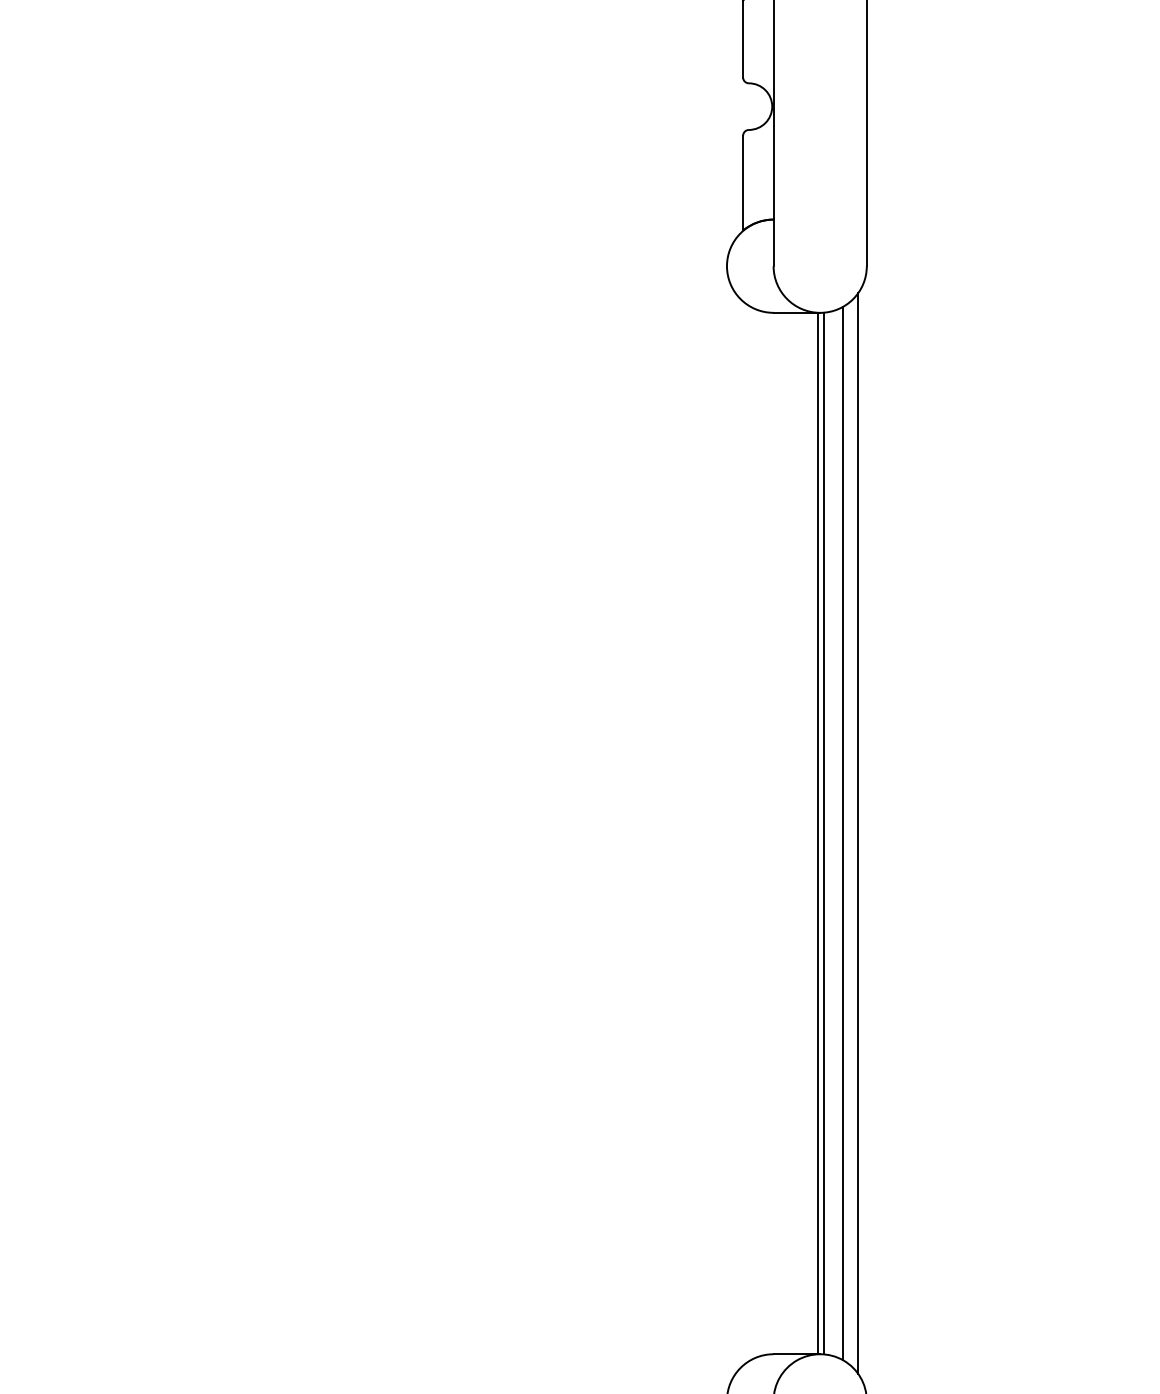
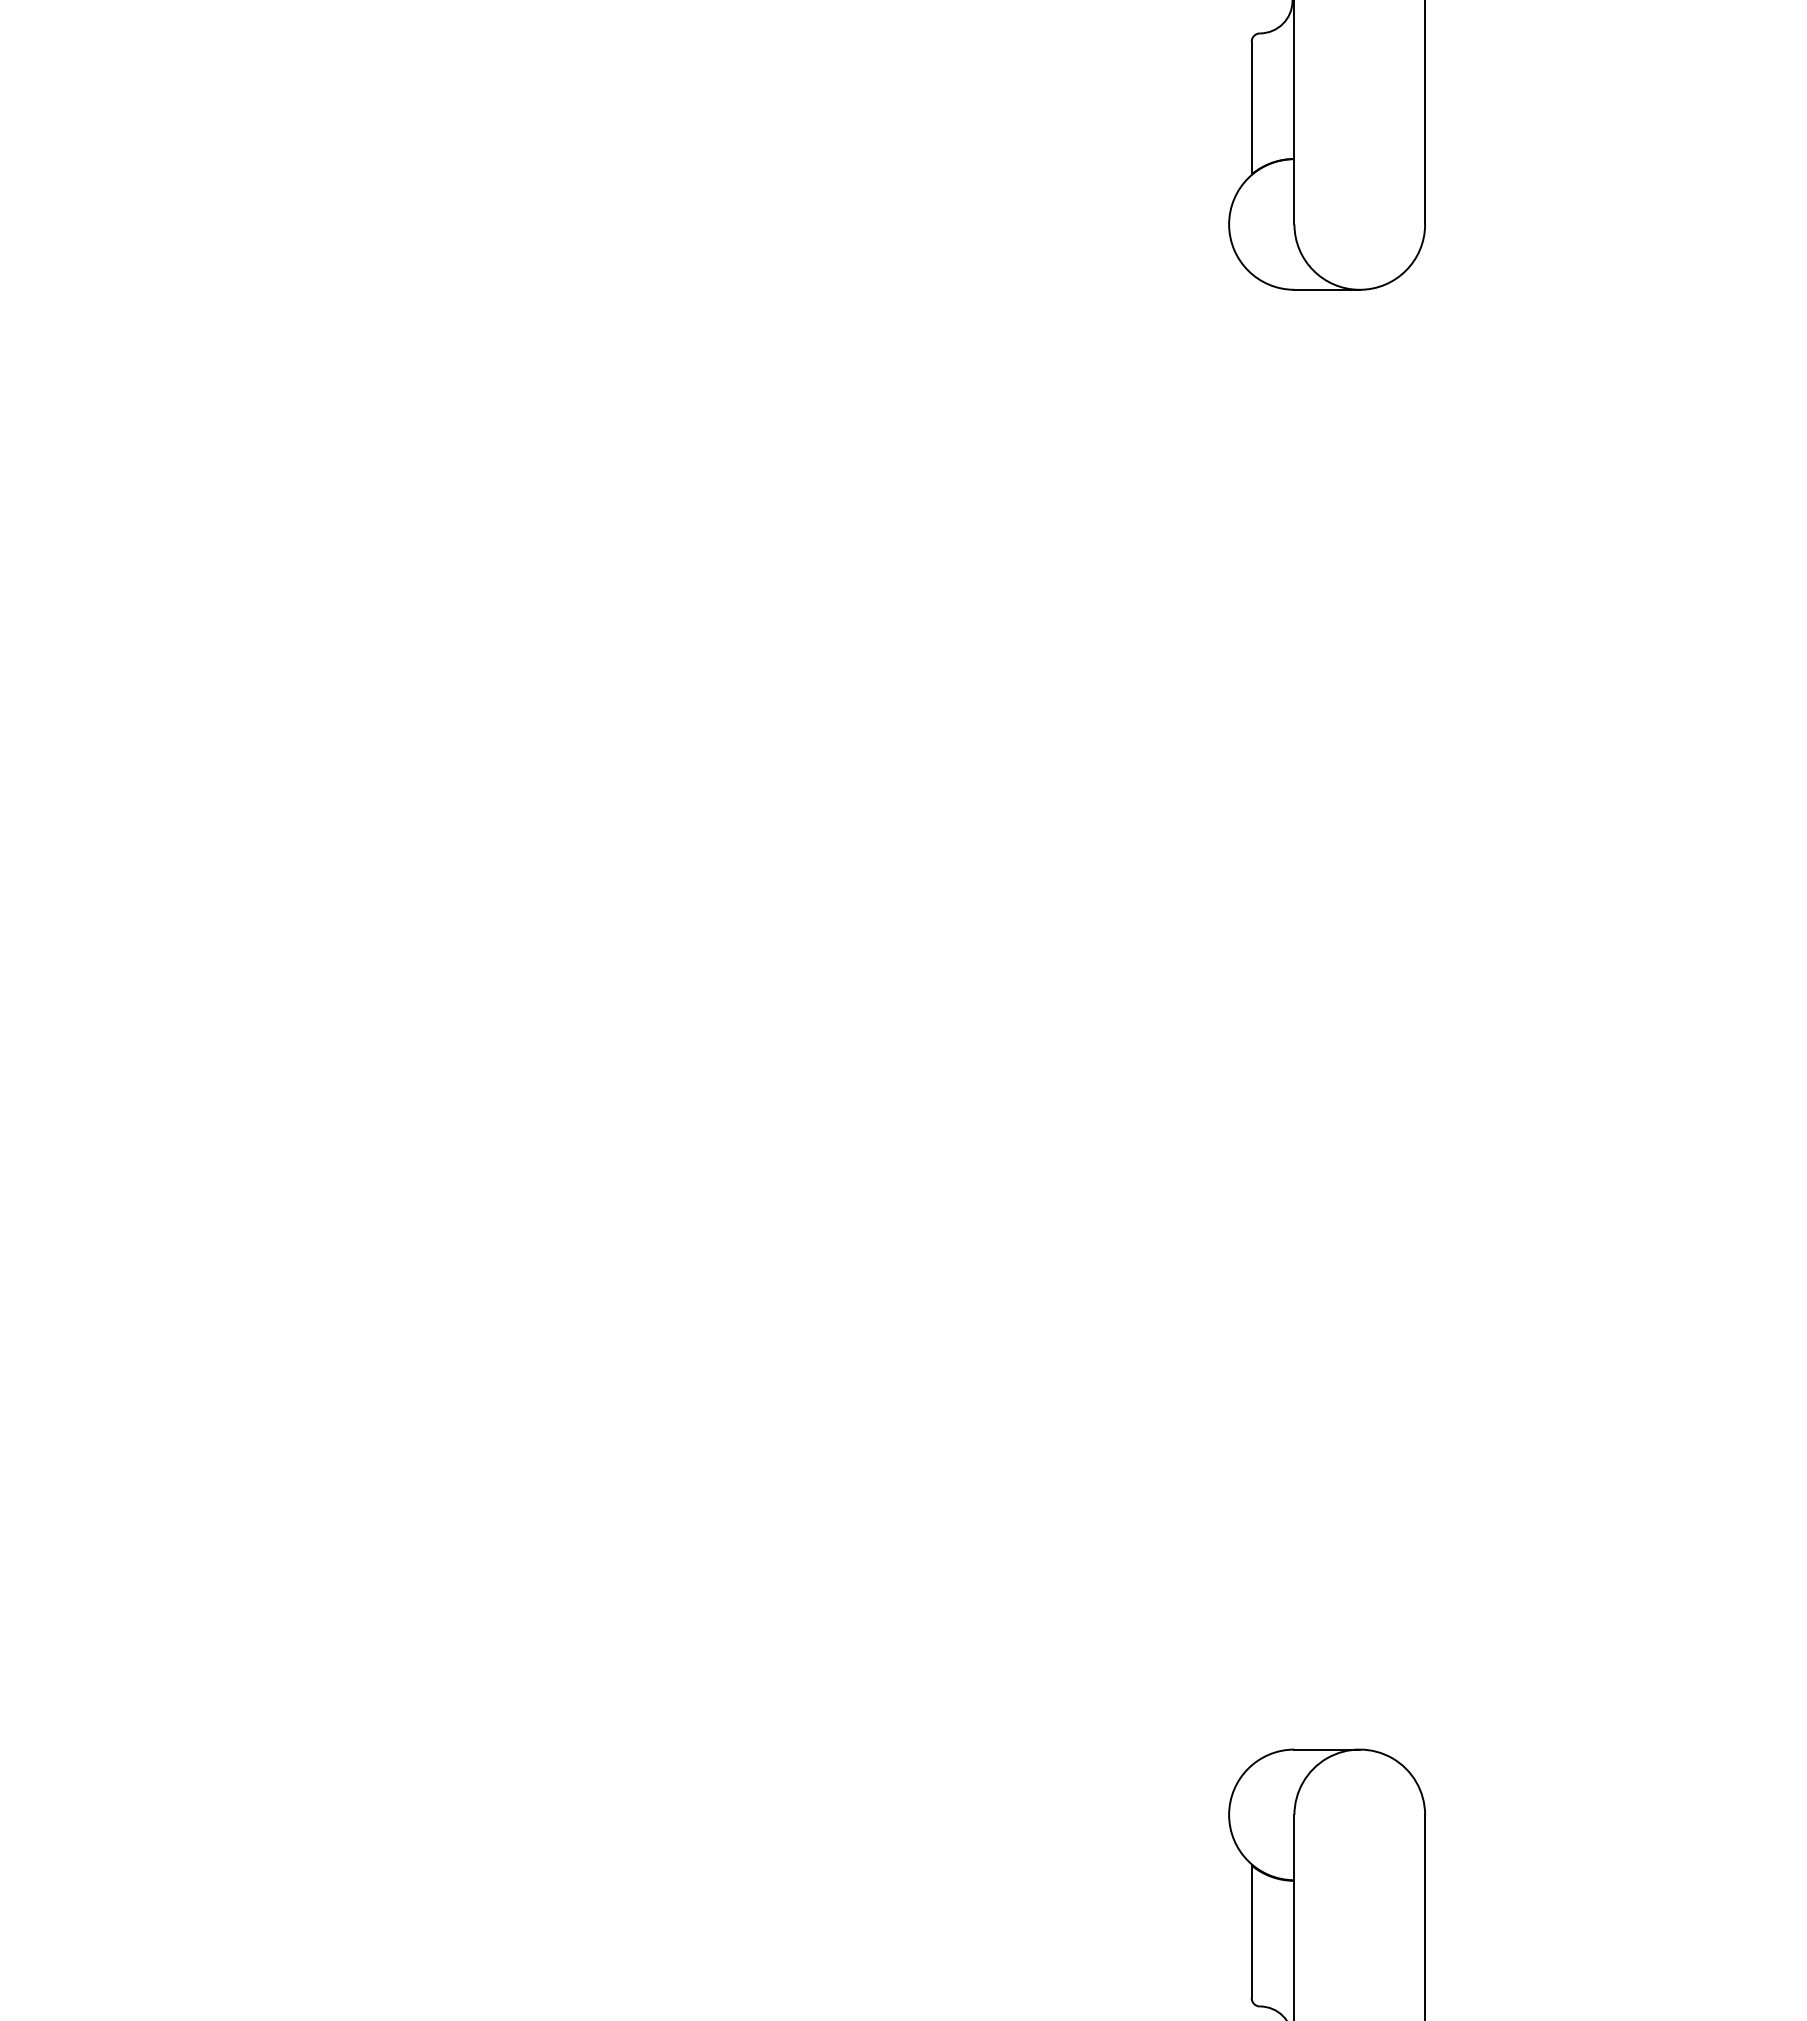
line: (817, 833) -> (1356, 1019), removed
line: (823, 833) -> (1364, 1019), removed
line: (842, 833) -> (1391, 1019), removed
line: (858, 833) -> (1413, 1019), removed

